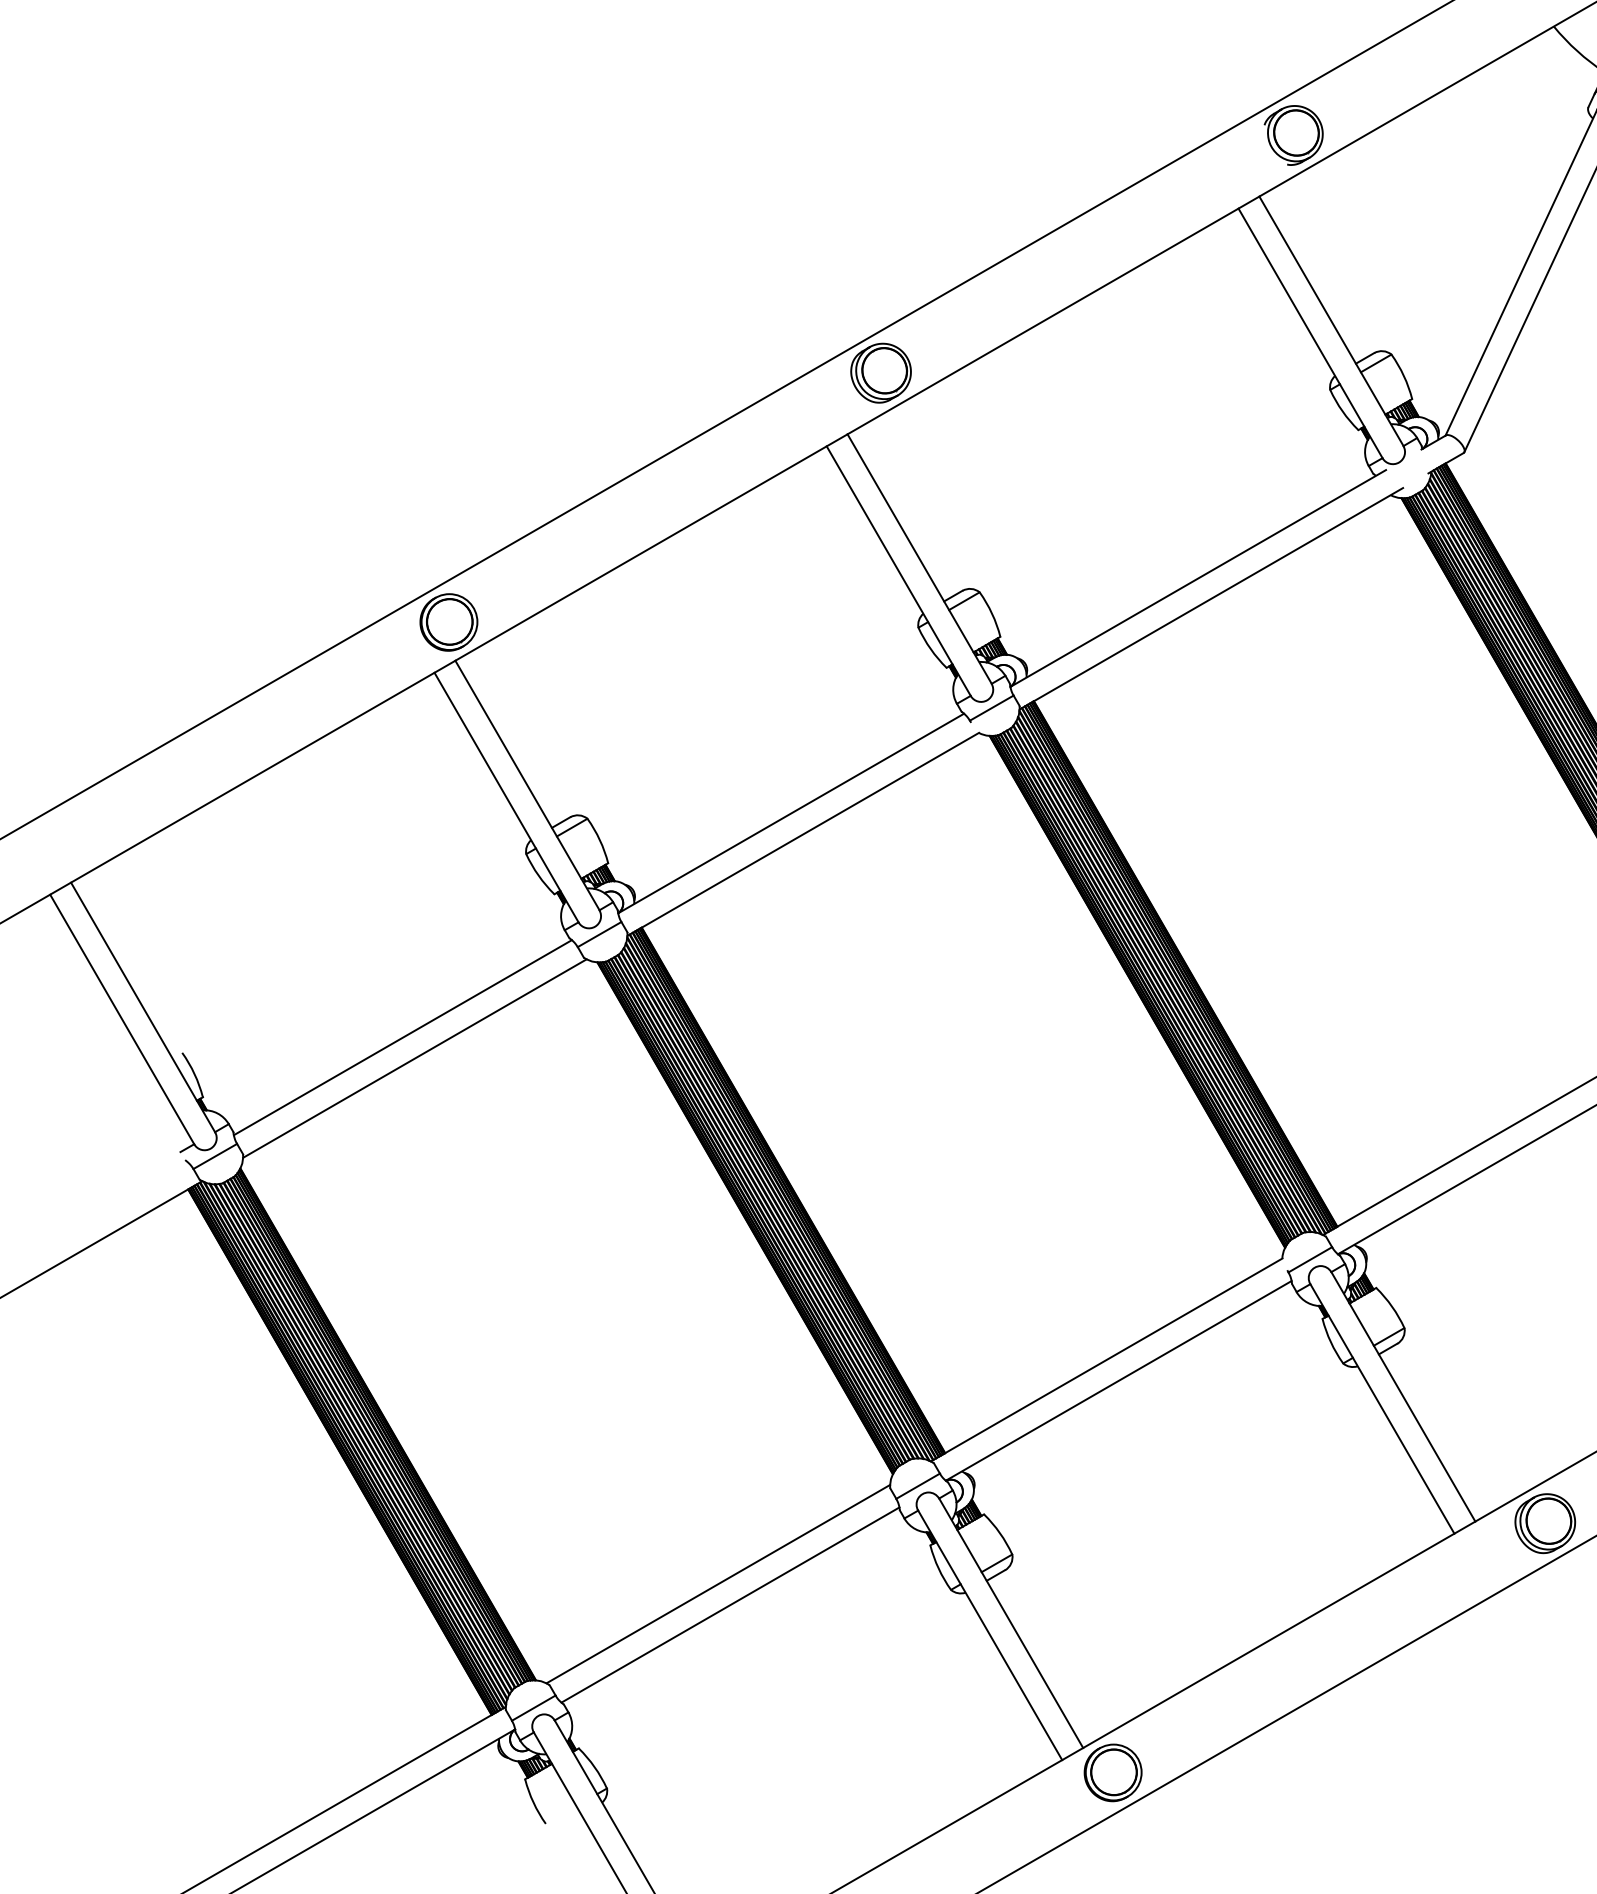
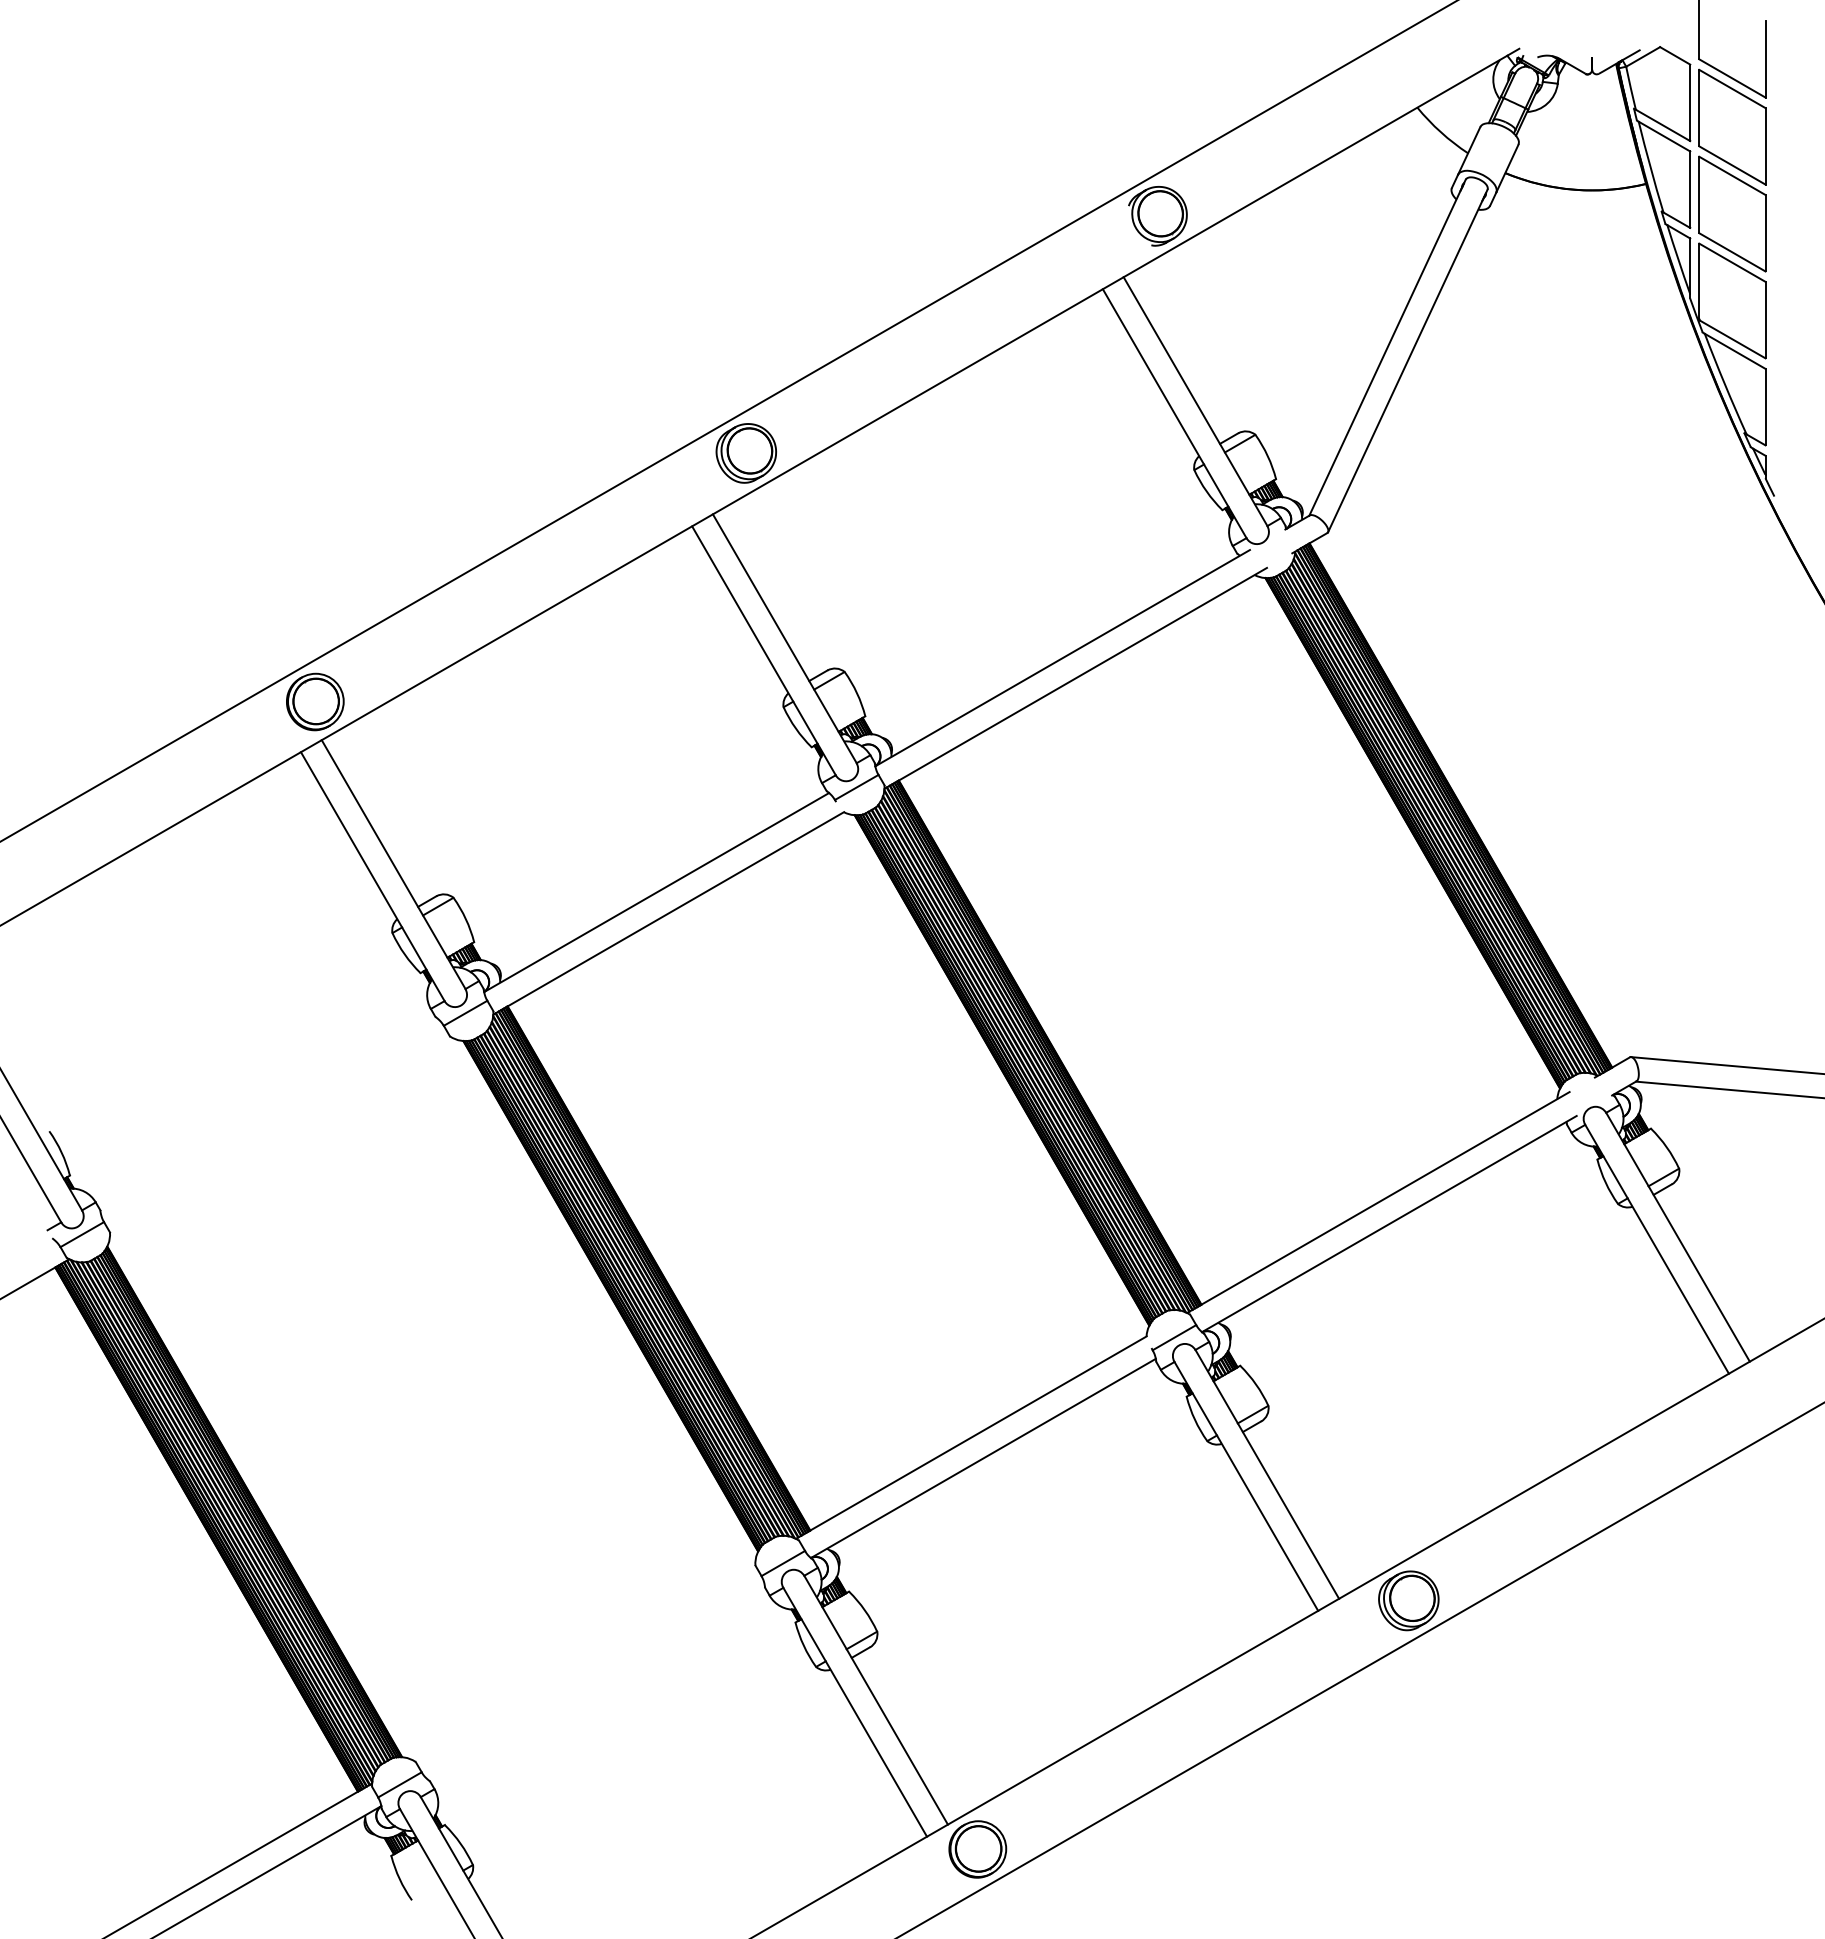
line: (401, 1037) -> (268, 1115), removed
line: (415, 1058) -> (281, 1136), removed
line: (717, 1584) -> (583, 1661), removed
line: (729, 1604) -> (595, 1681), removed

